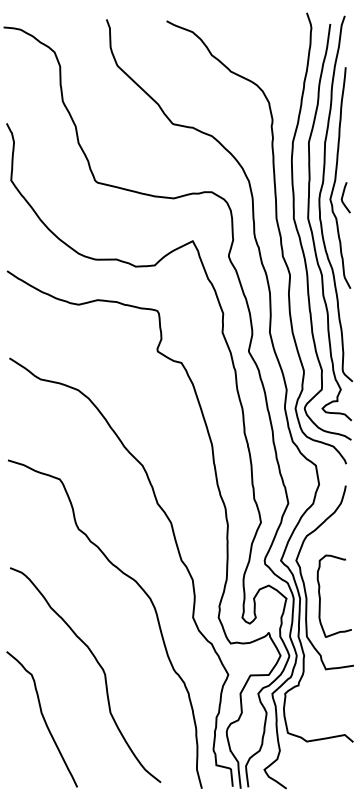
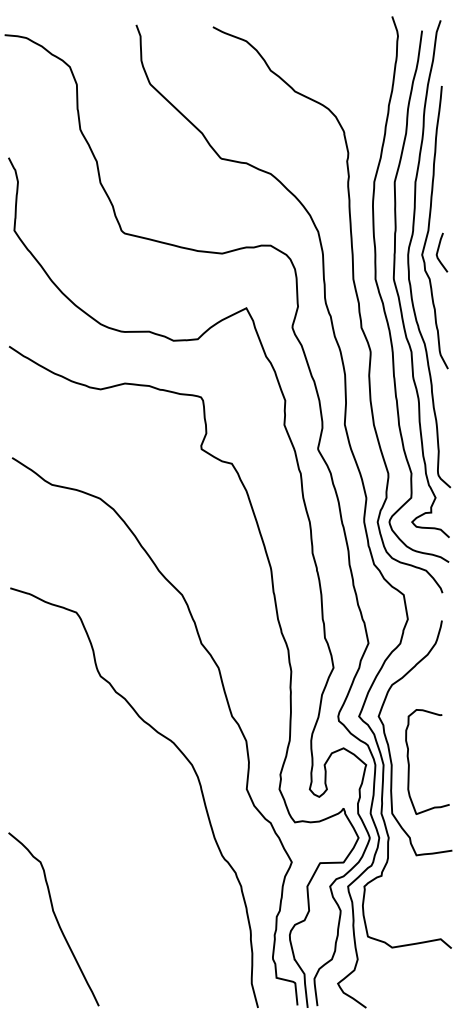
curve: (98, 665) -> (126, 850), removed

